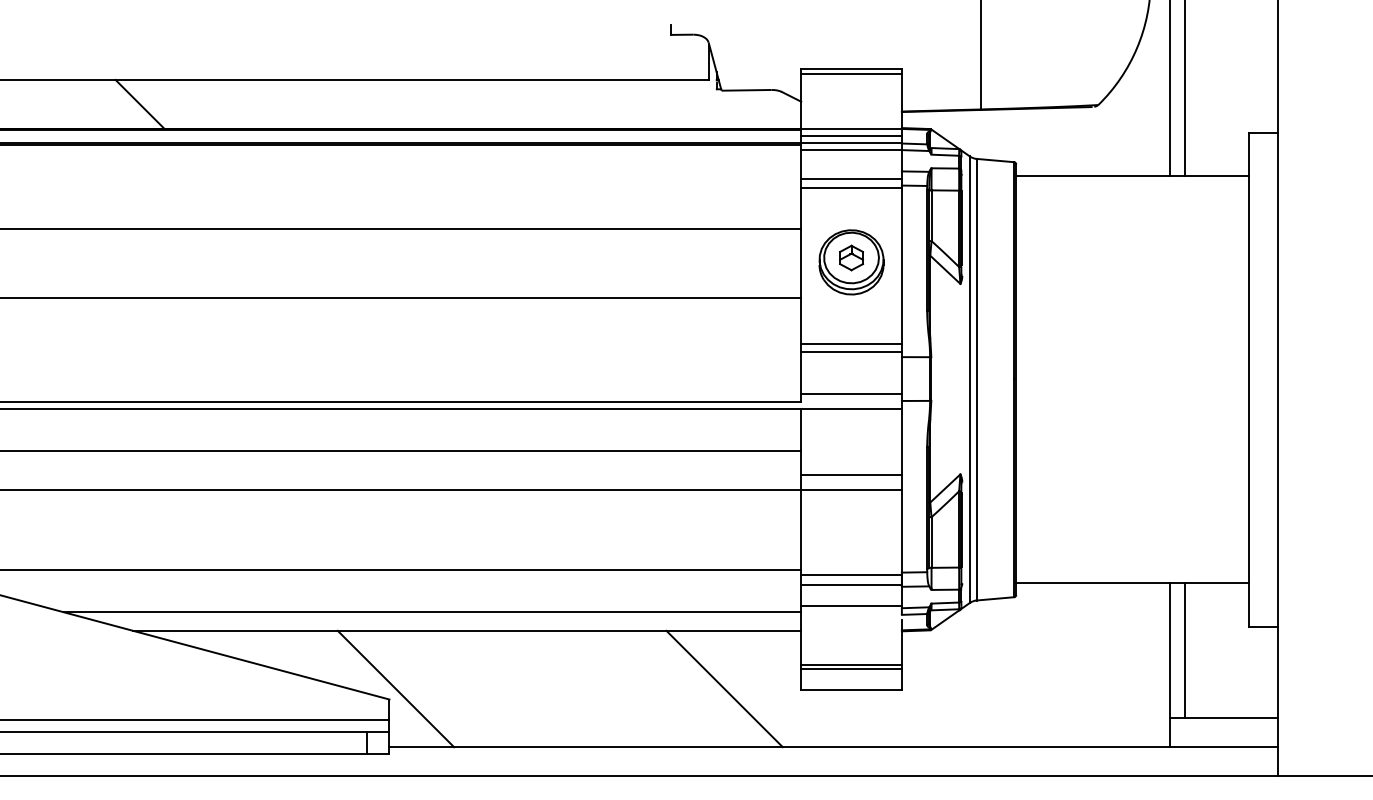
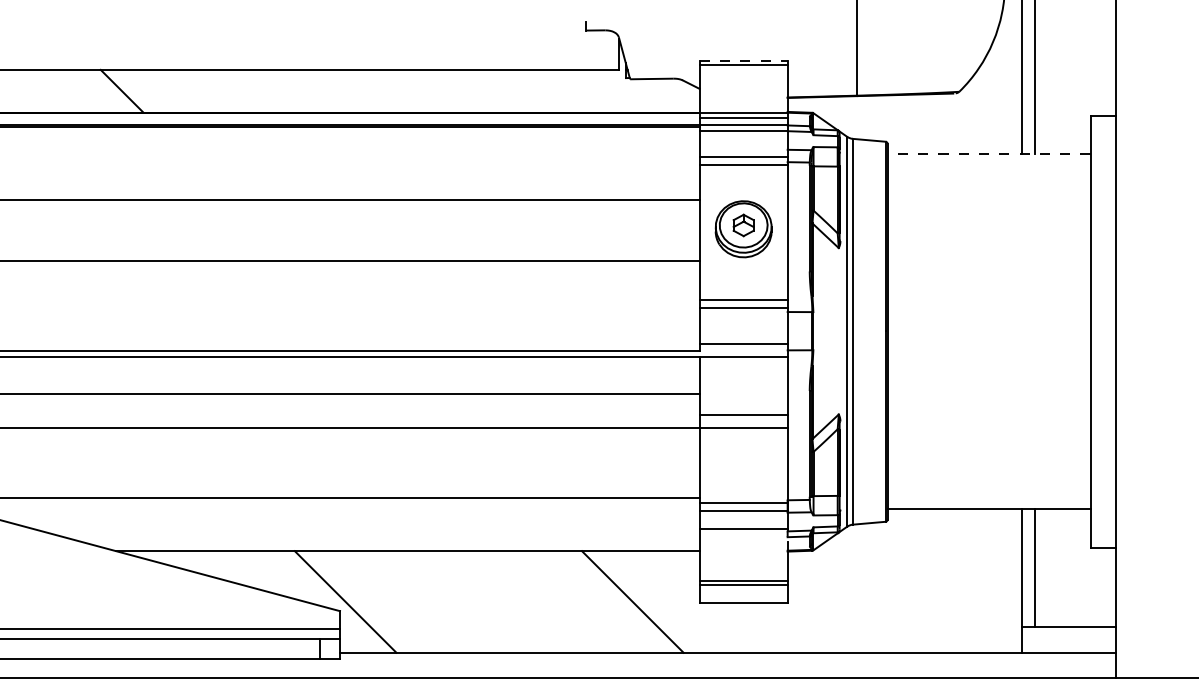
line: (851, 69) -> (743, 60), solid -> dashed
line: (1132, 176) -> (989, 154), solid -> dashed
line: (432, 611) -> (377, 534), removed

